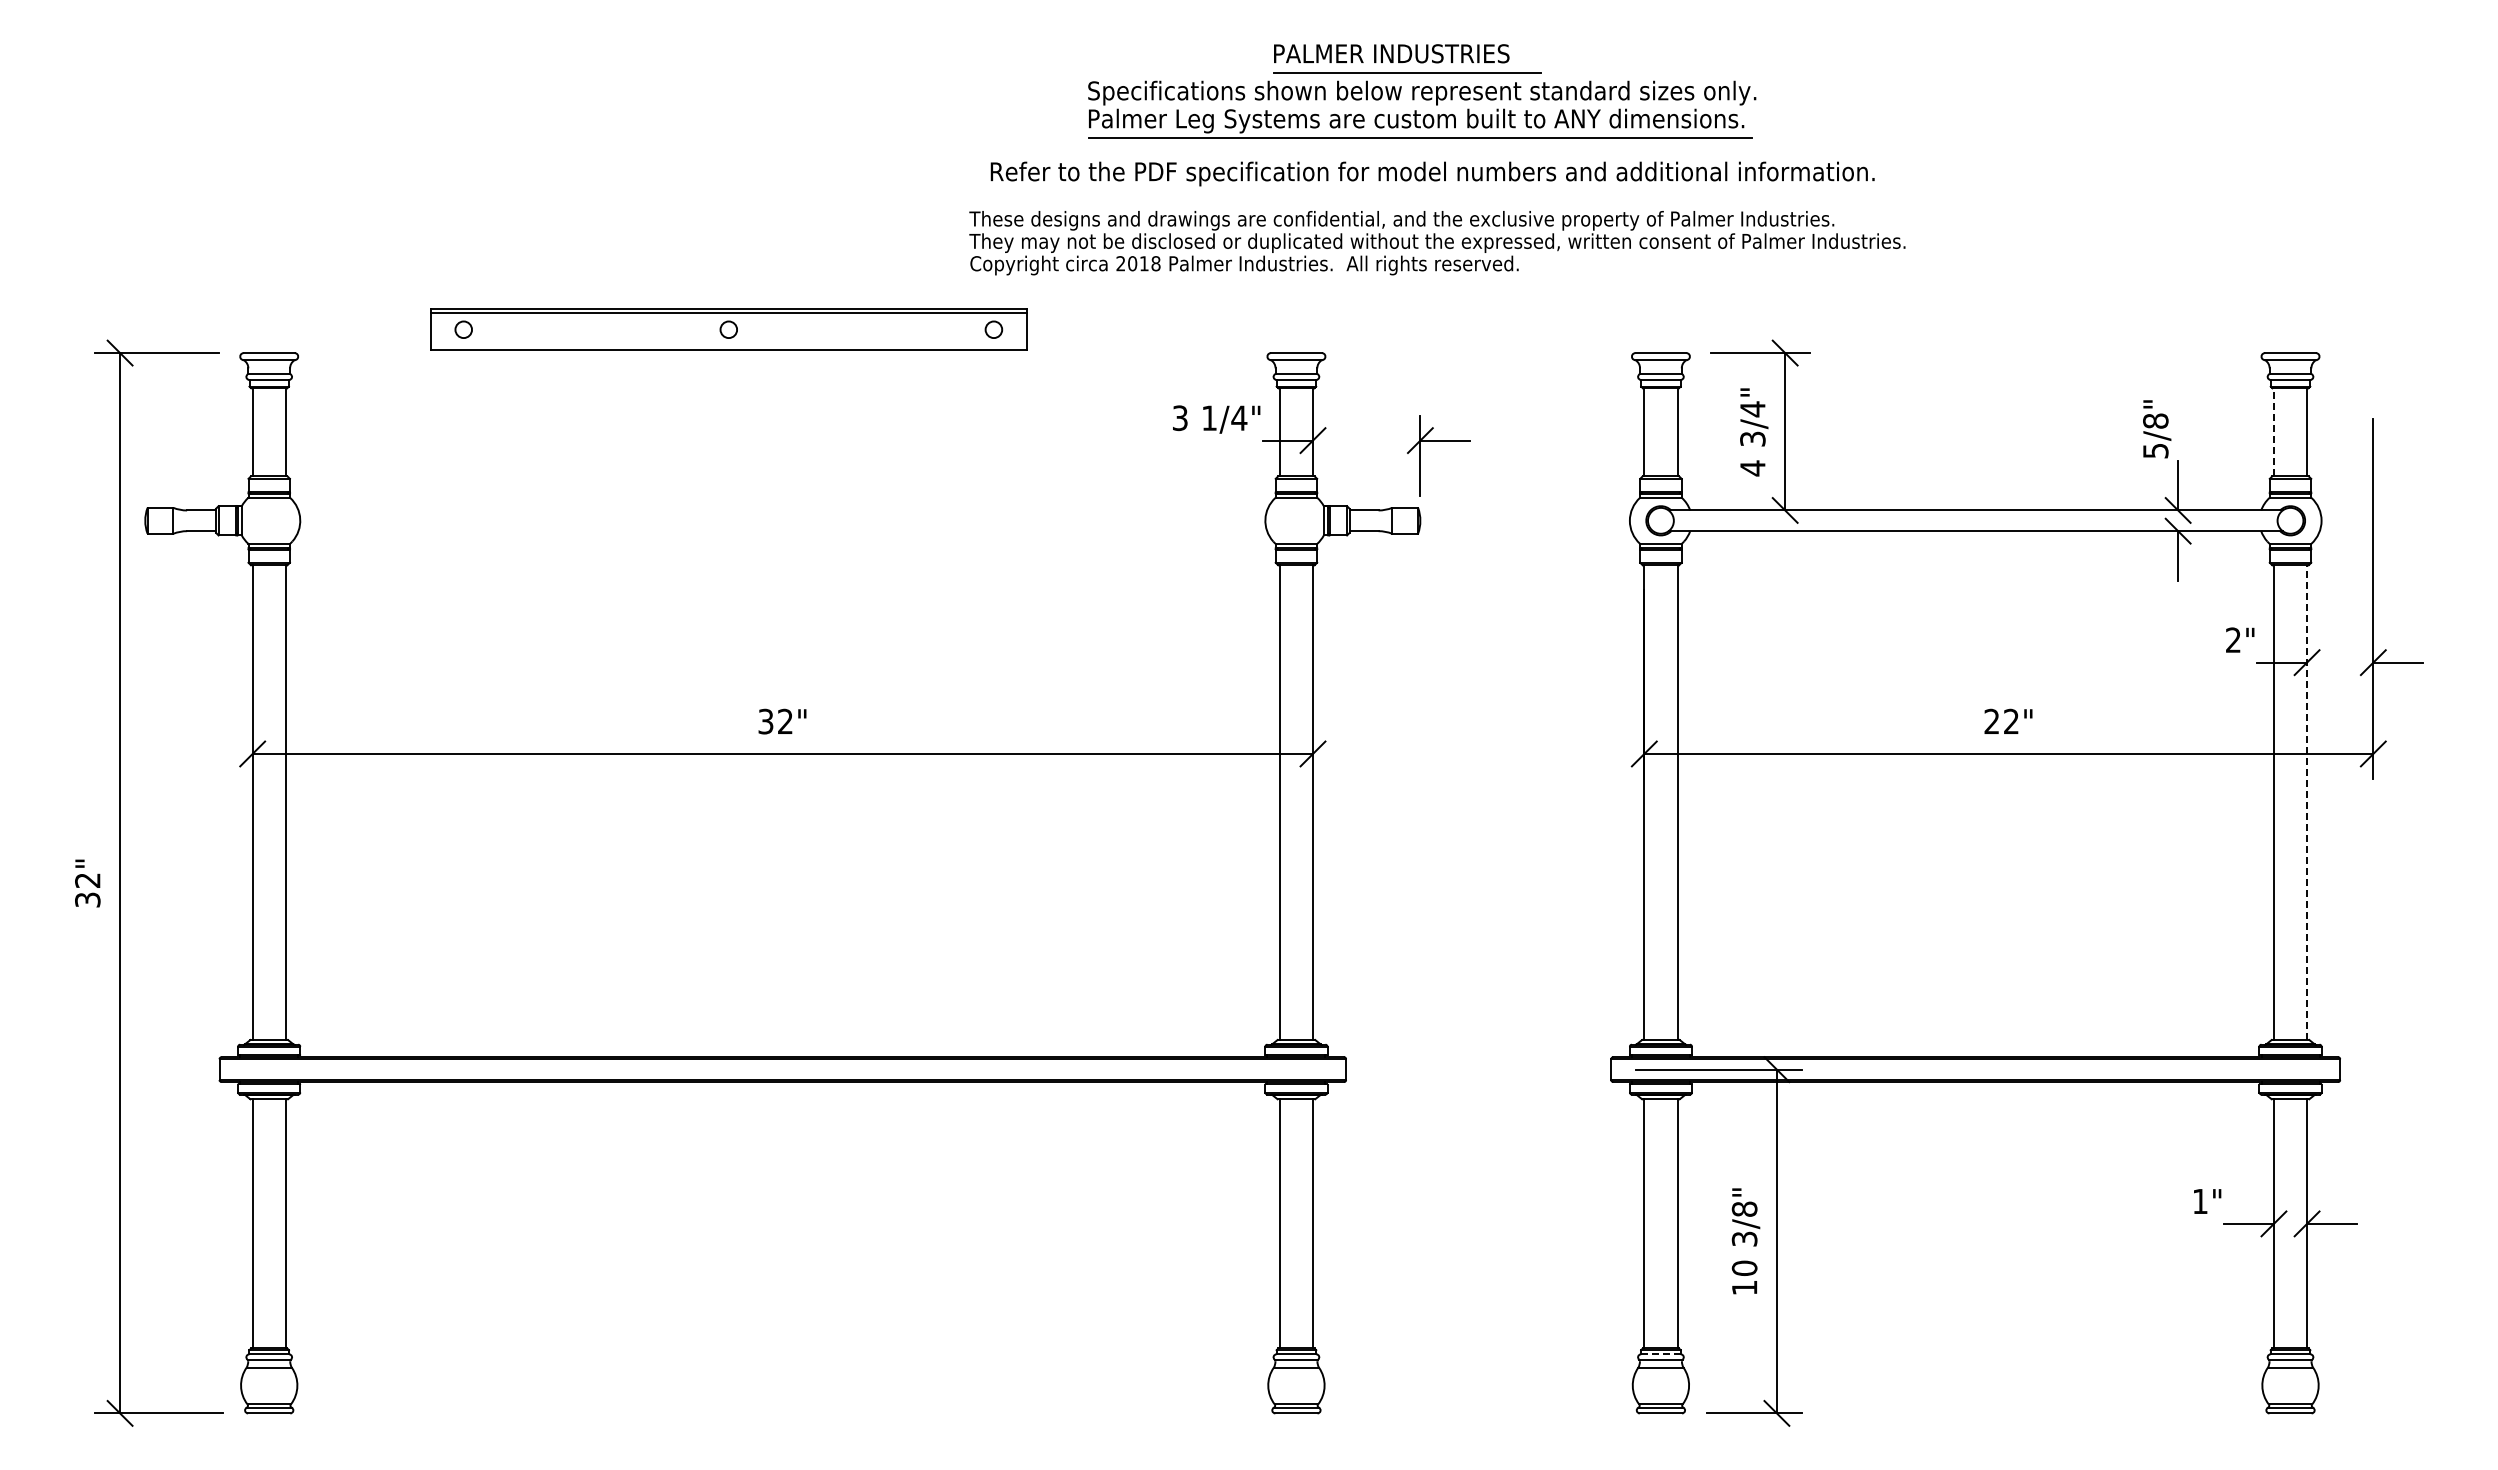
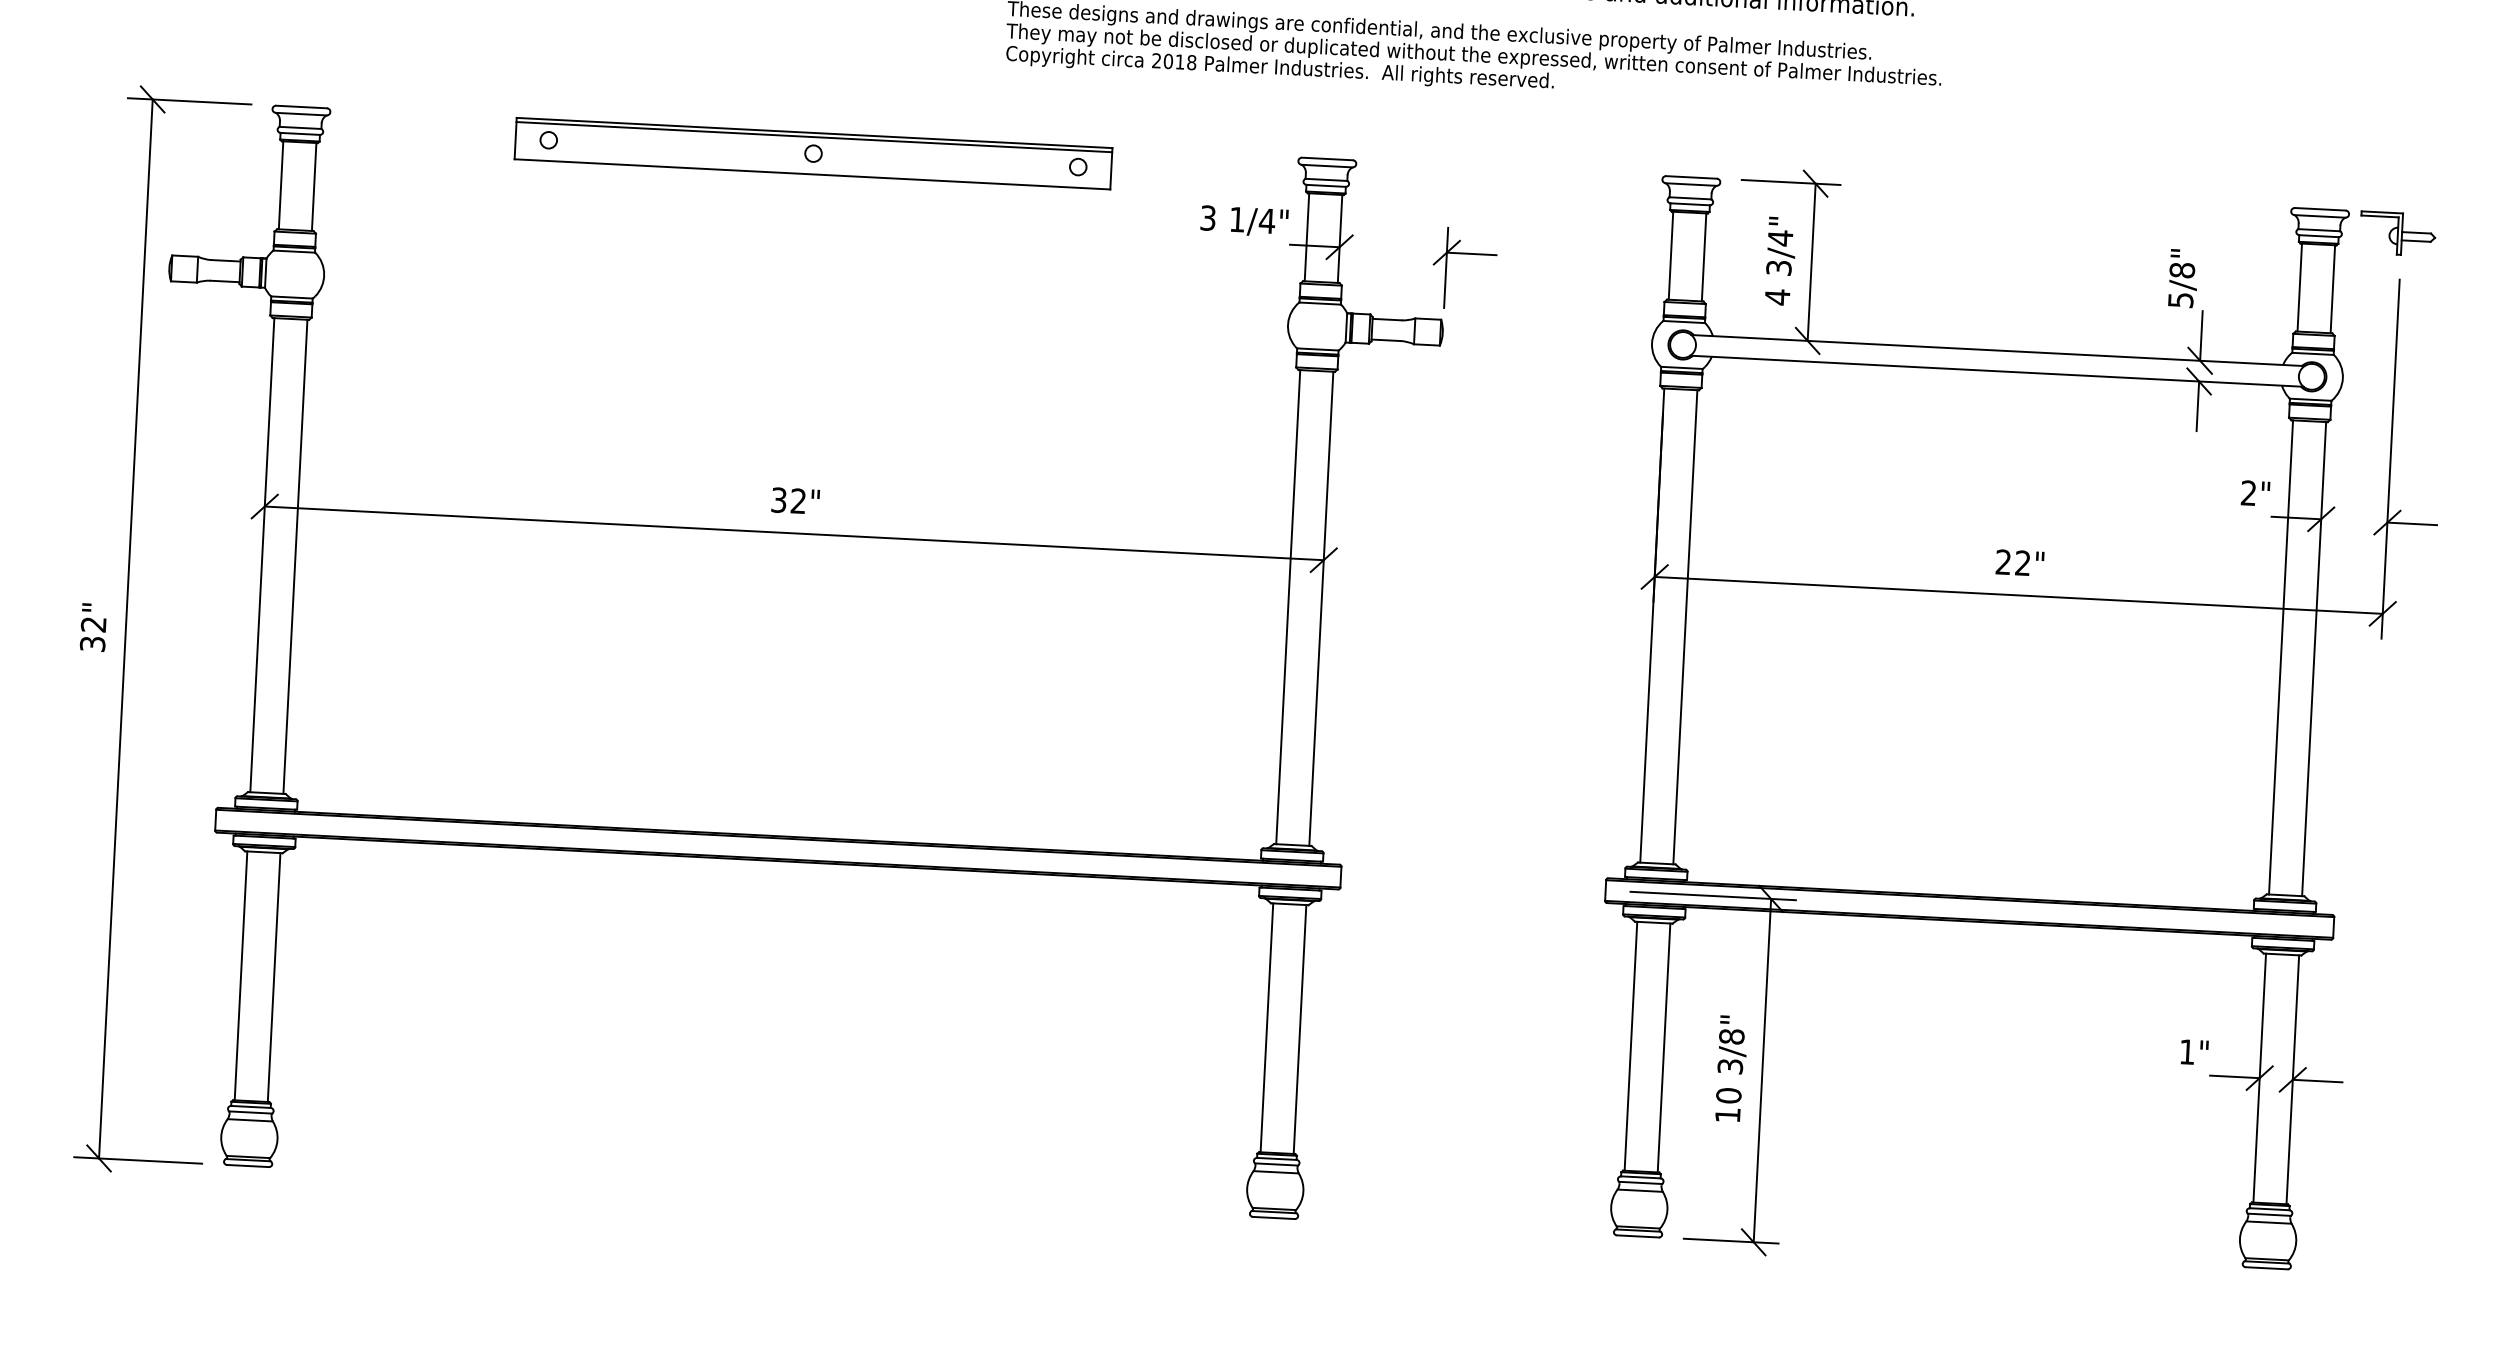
part: (728, 329) -> (813, 153), moved
part: (2369, 373) -> (2398, 233), added
line: (2273, 431) -> (2299, 286), dashed -> solid
line: (2307, 802) -> (2314, 658), dashed -> solid
line: (1660, 1354) -> (1640, 1177), dashed -> solid

